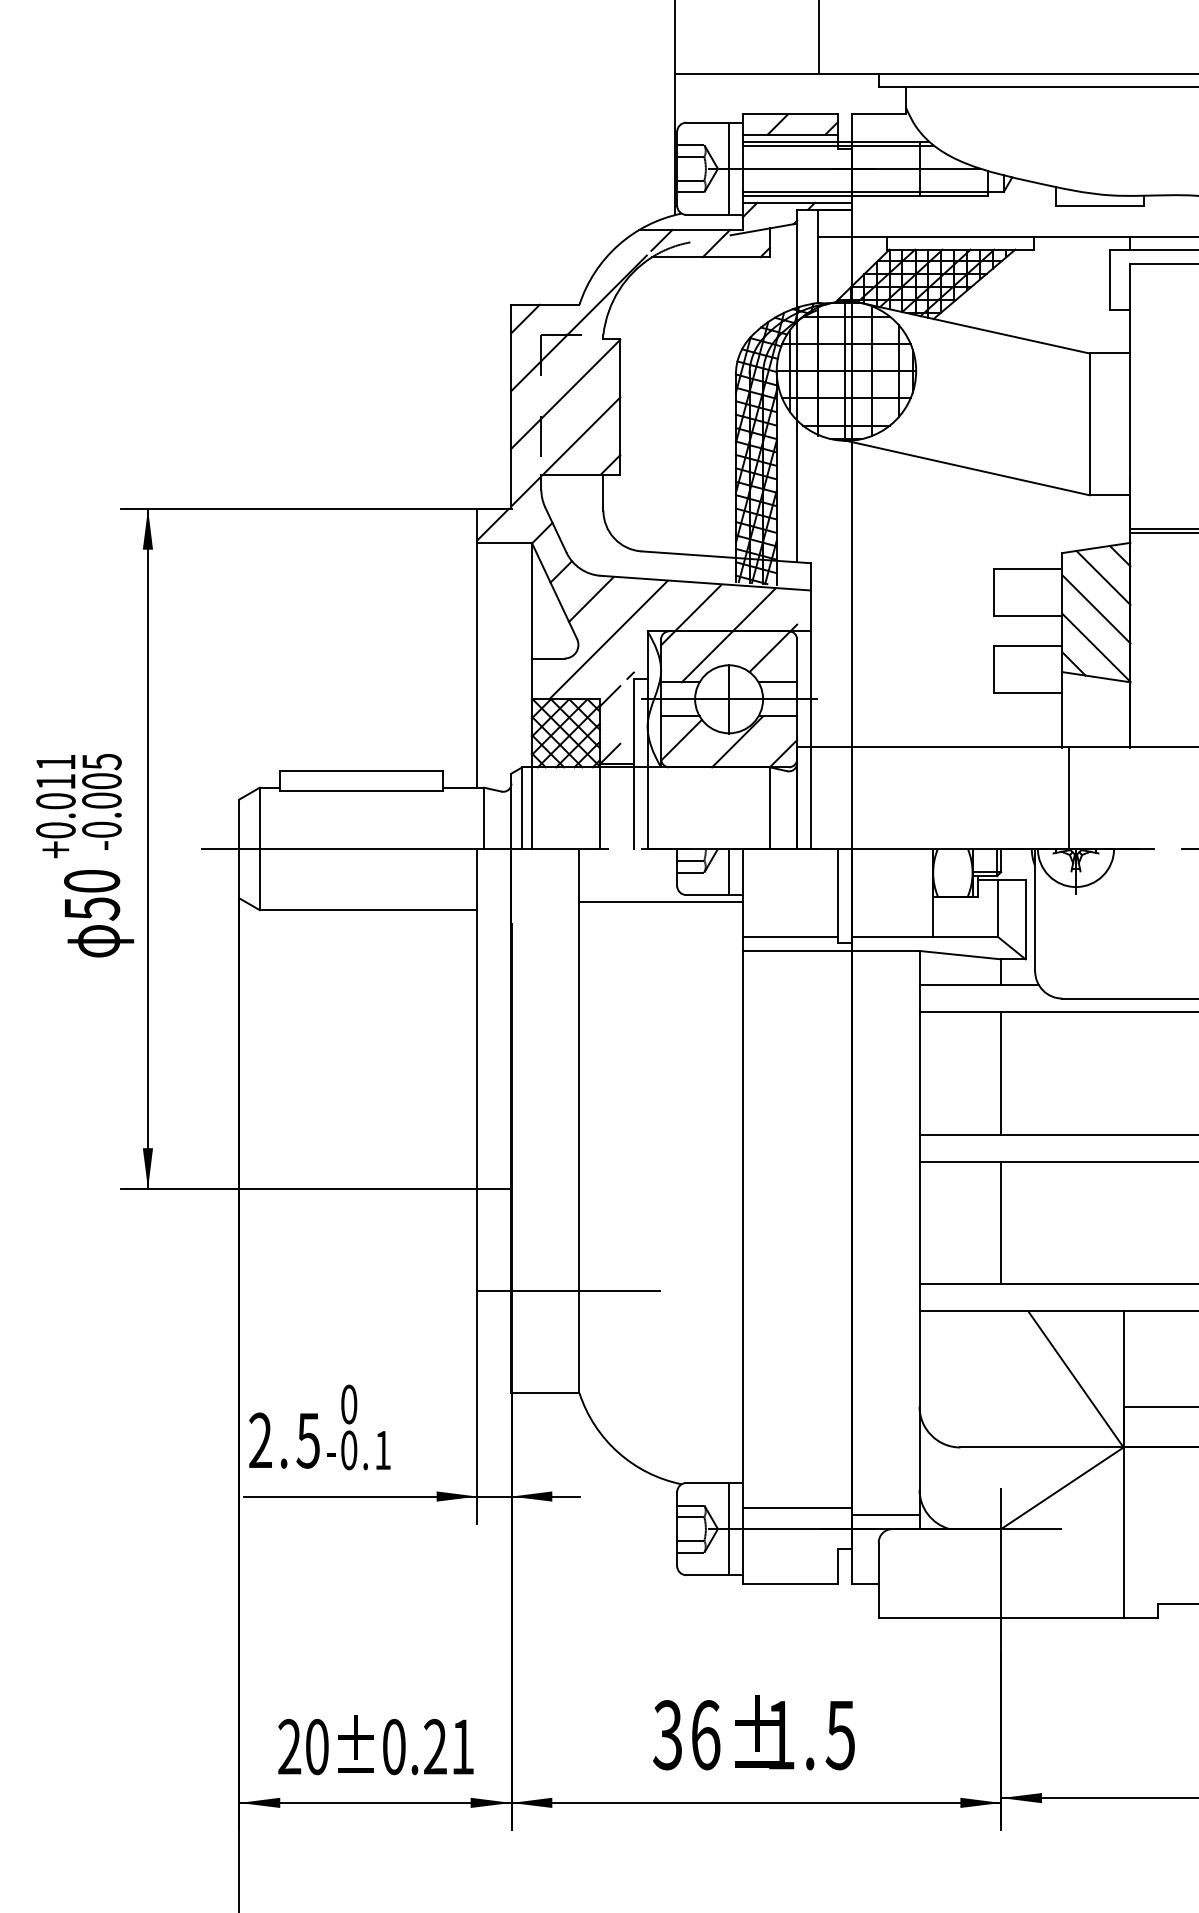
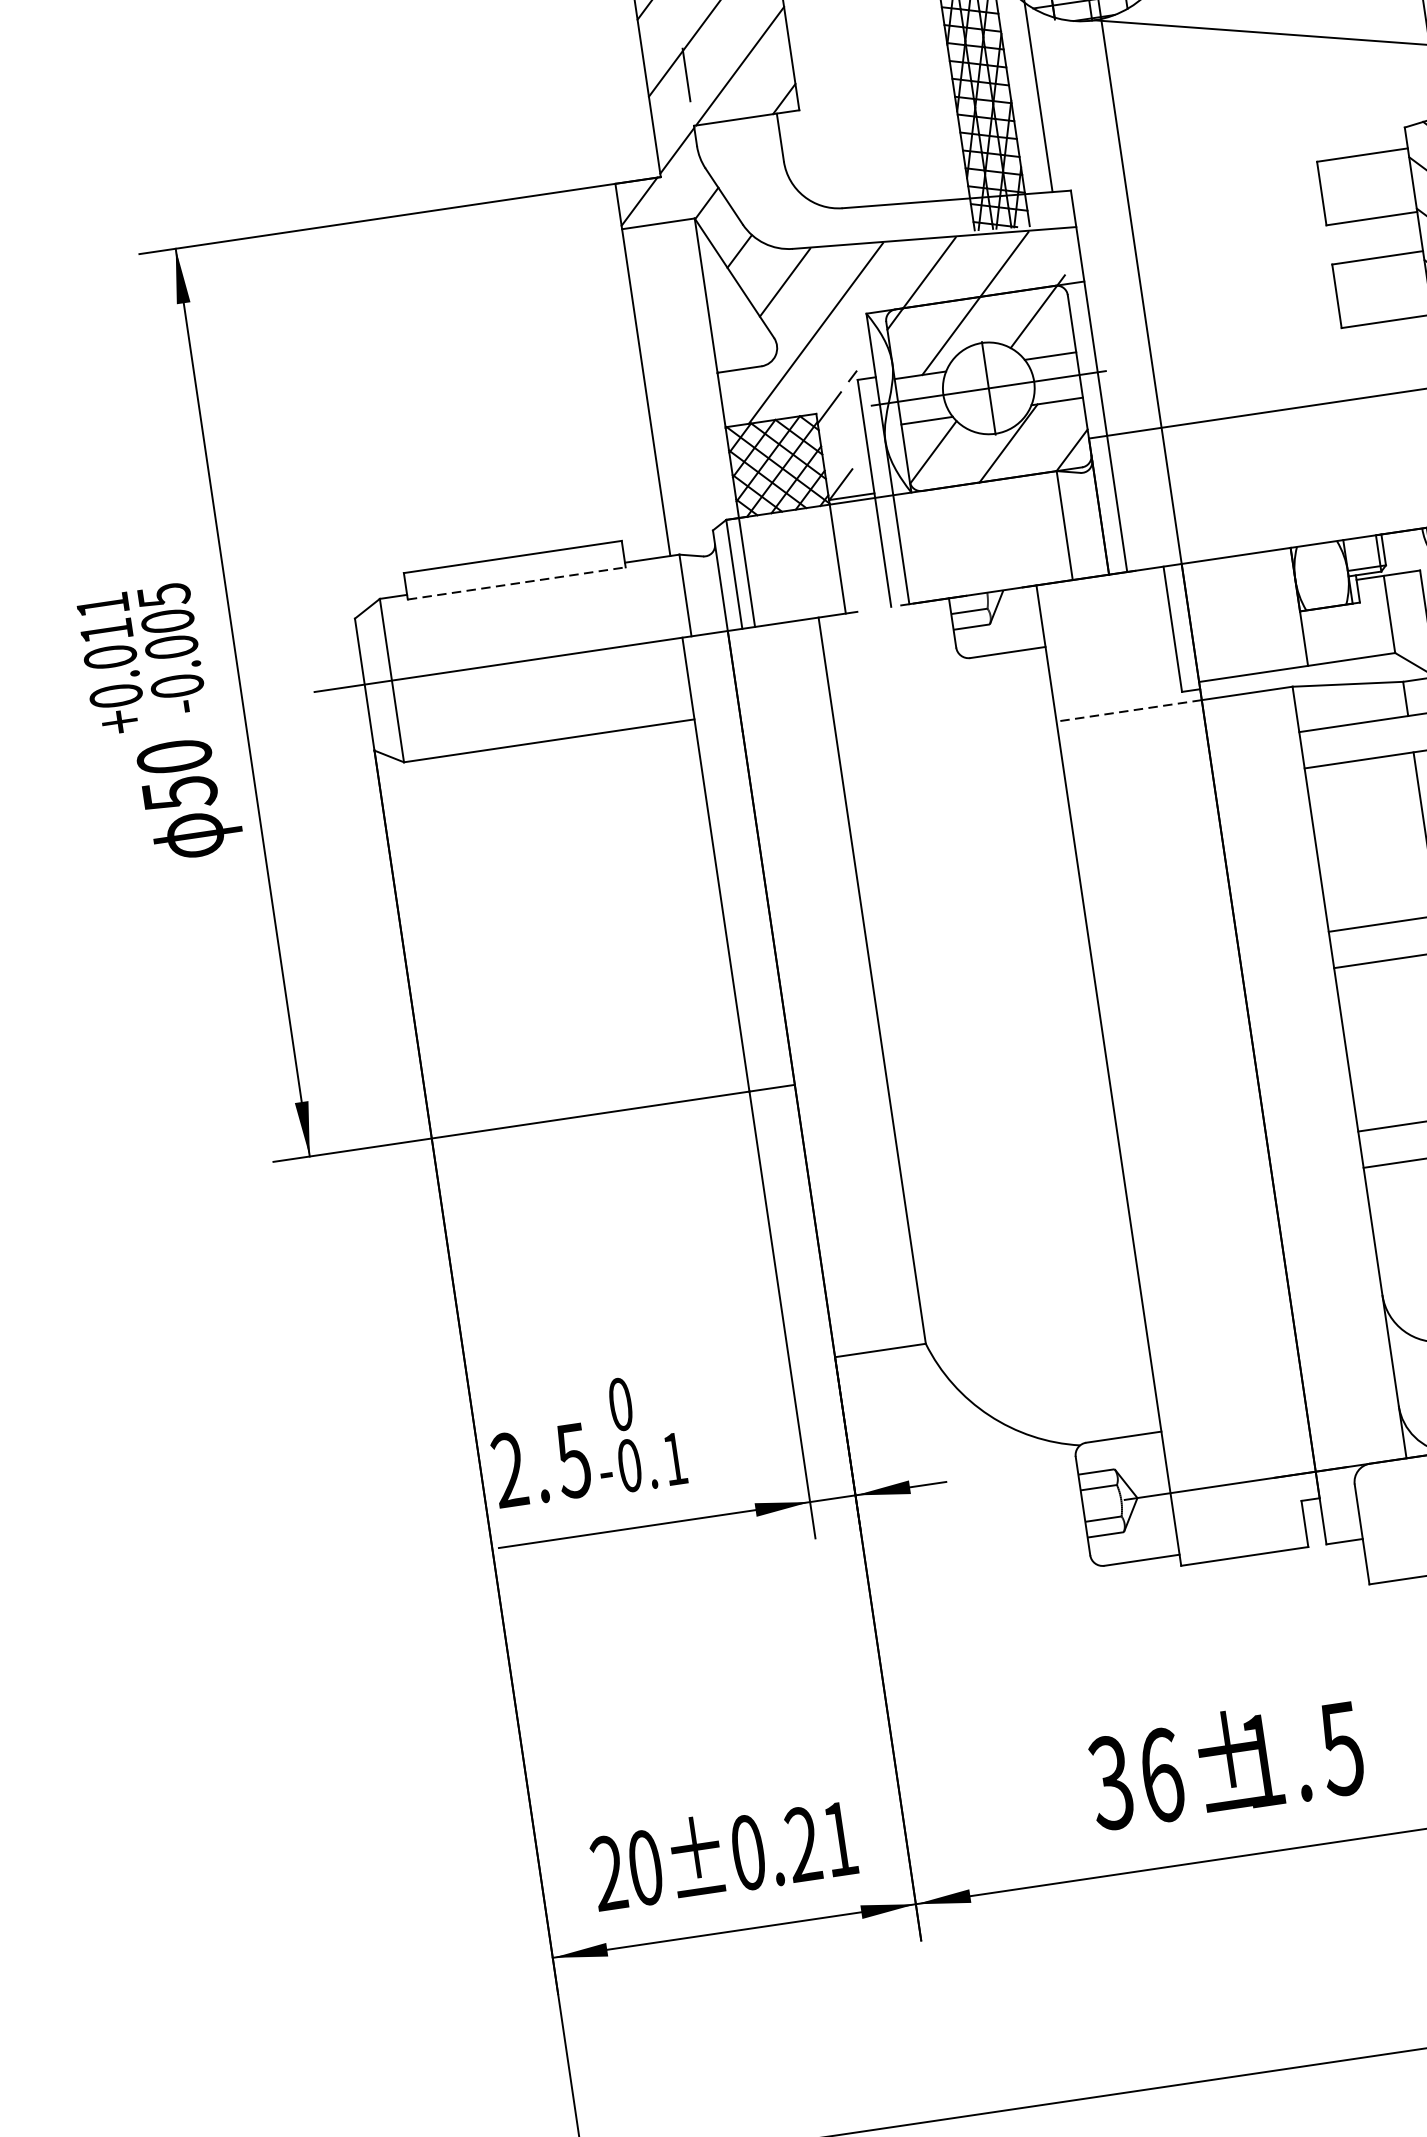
line: (361, 791) -> (516, 583), solid -> dashed
line: (729, 871) -> (1023, 618), removed
line: (660, 901) -> (937, 671), removed
line: (789, 937) -> (1116, 694), removed
line: (796, 950) -> (1128, 710), solid -> dashed
line: (568, 1291) -> (891, 1210), removed
line: (796, 1507) -> (1238, 1453), removed
line: (885, 1514) -> (1358, 1445), removed
line: (729, 1528) -> (1152, 1494), removed

